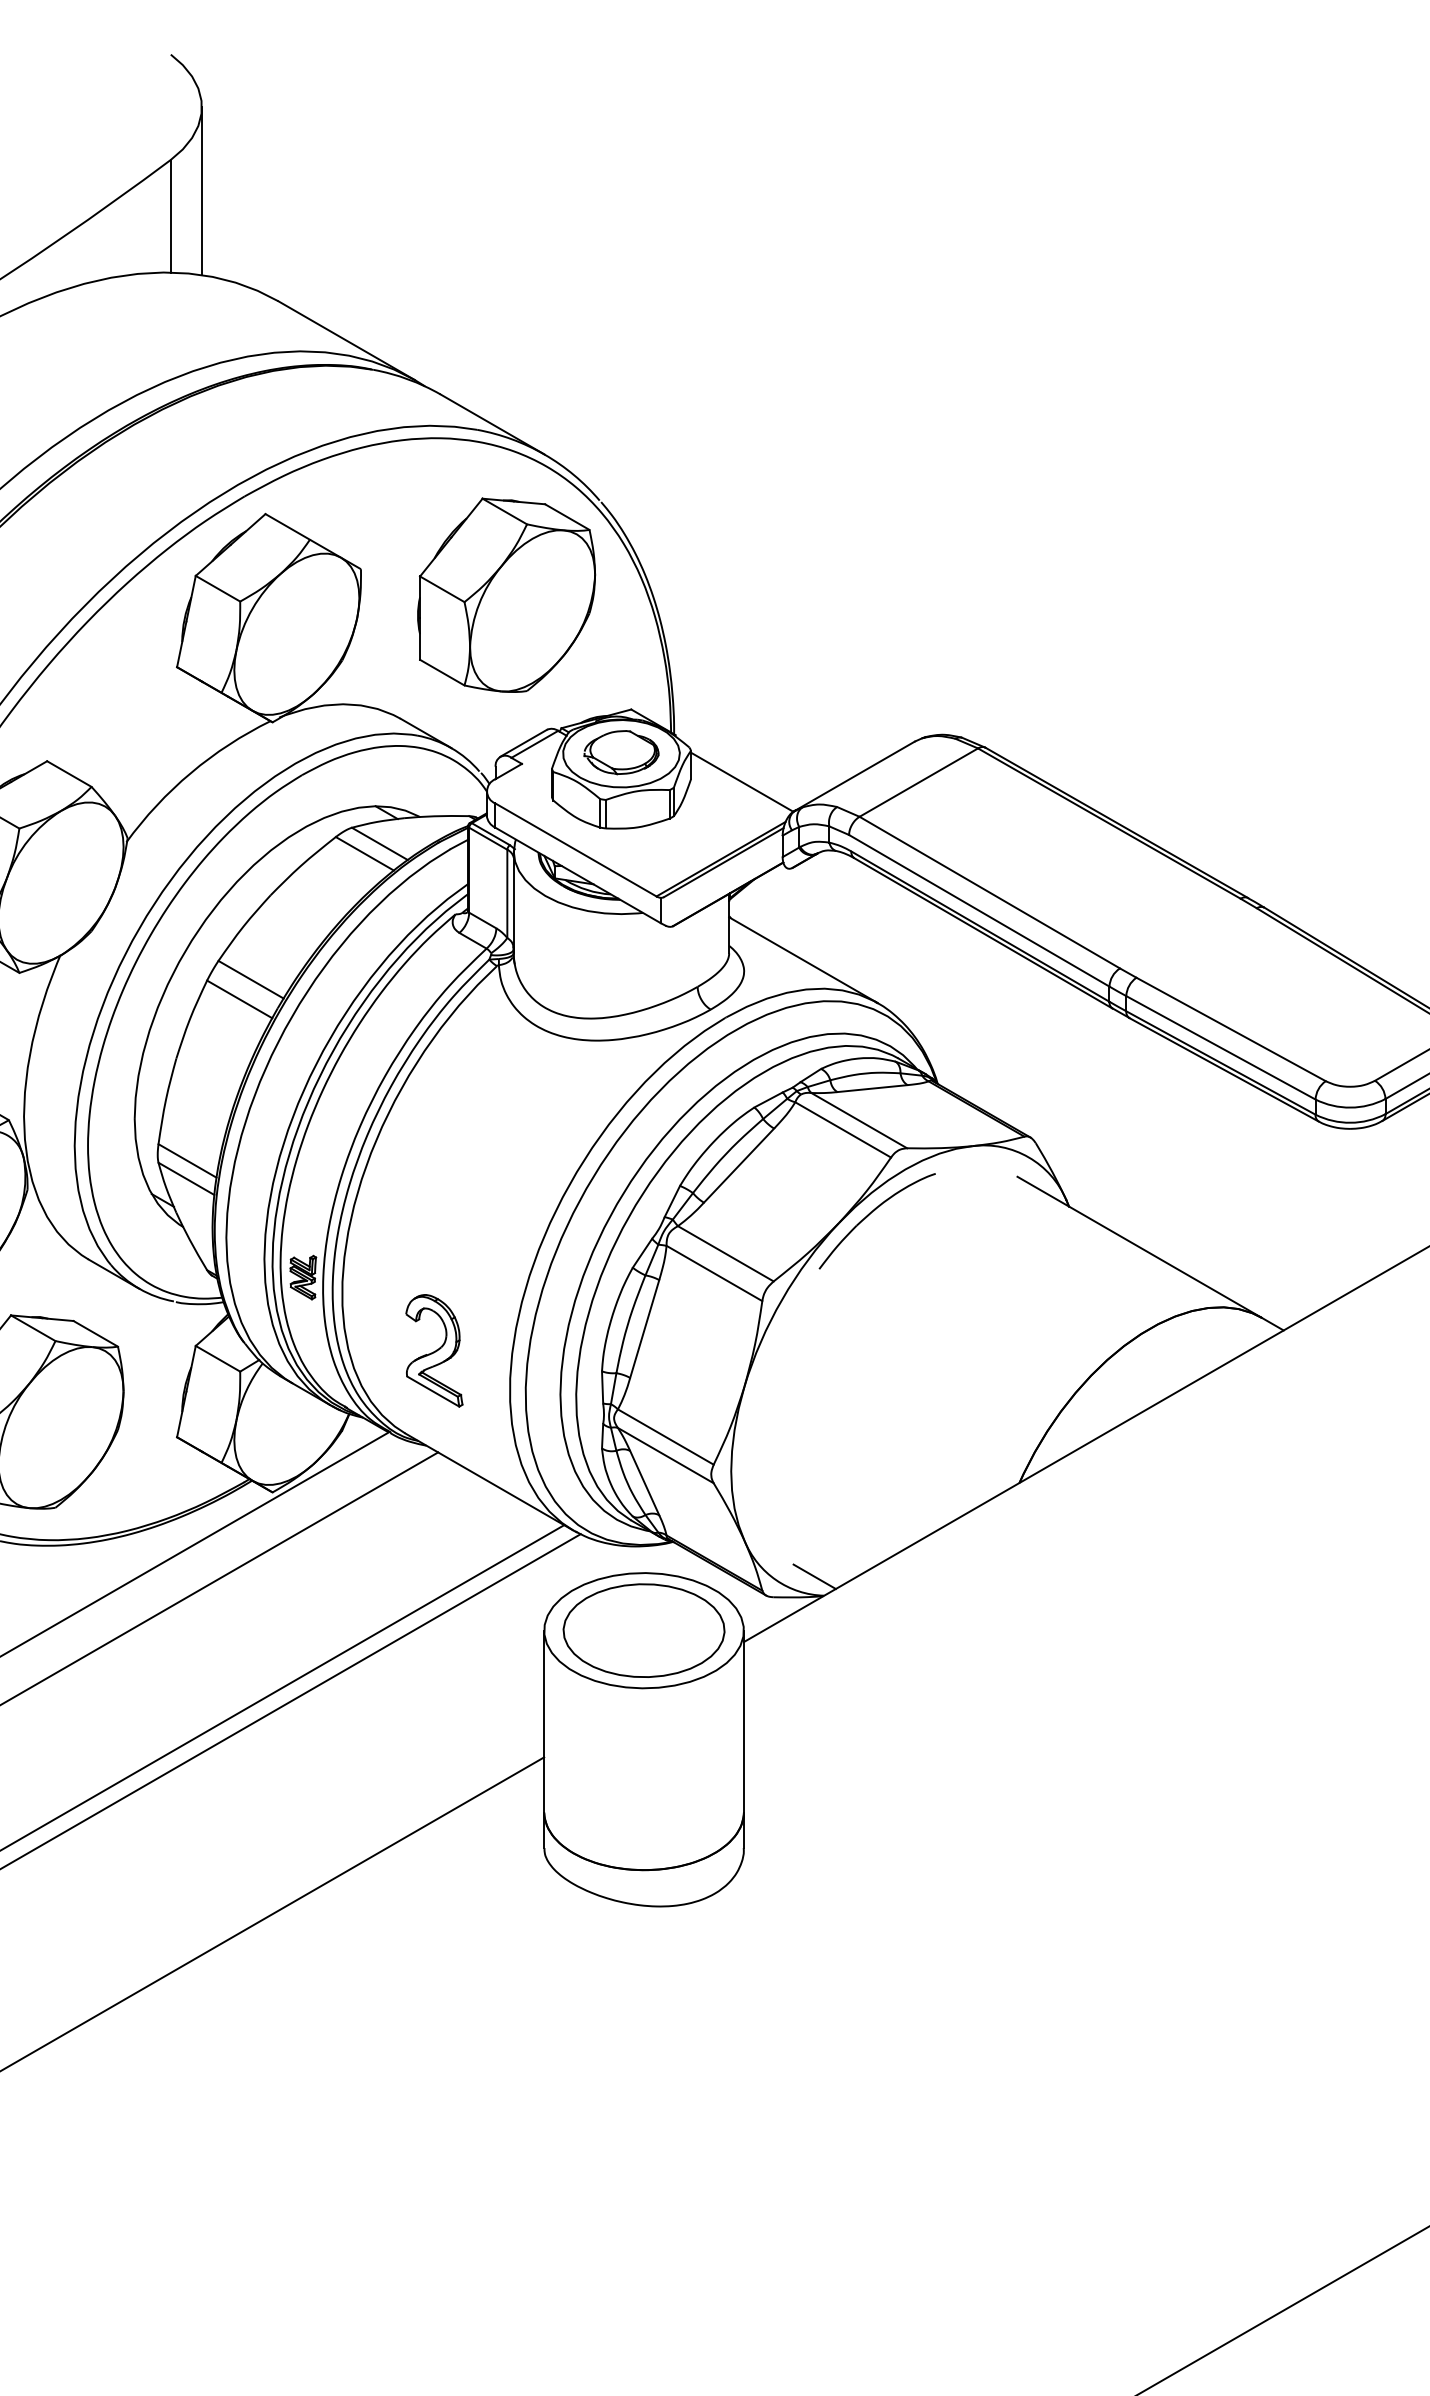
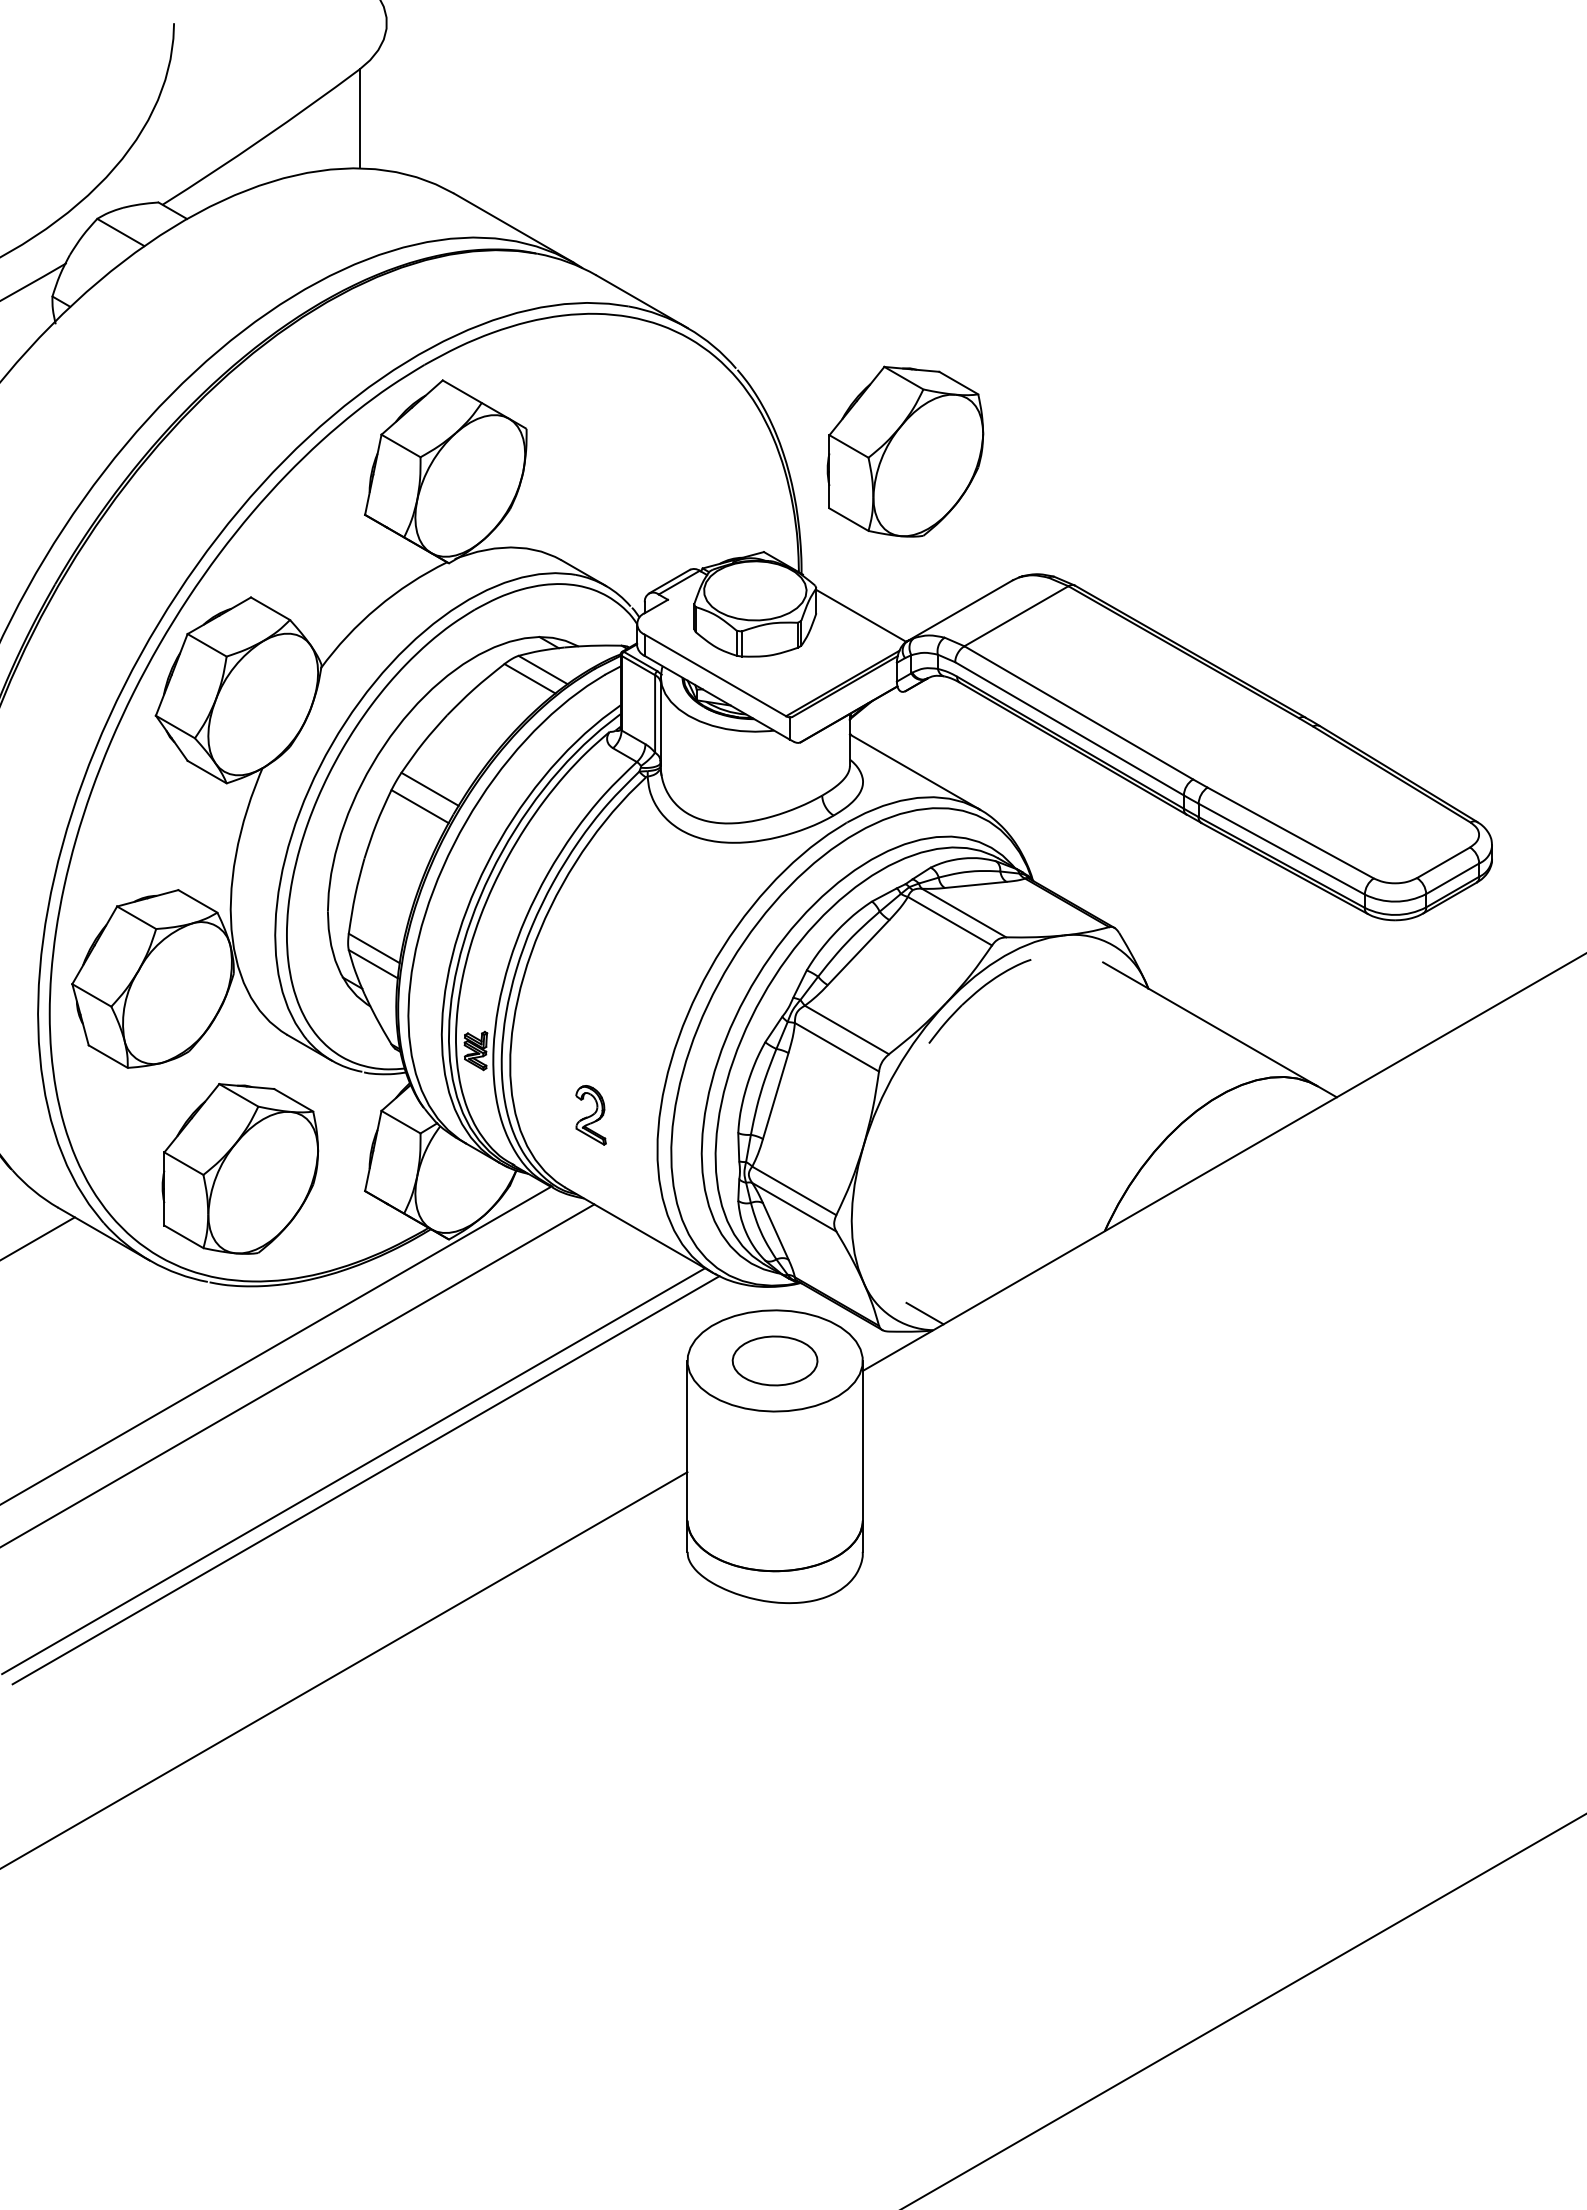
line: (201, 190) -> (386, 96), removed
part: (506, 595) -> (905, 451), moved
part: (621, 752) -> (755, 589), removed
part: (433, 1351) -> (590, 1115), size x0.6
part: (643, 1630) -> (774, 1360), size x0.6

